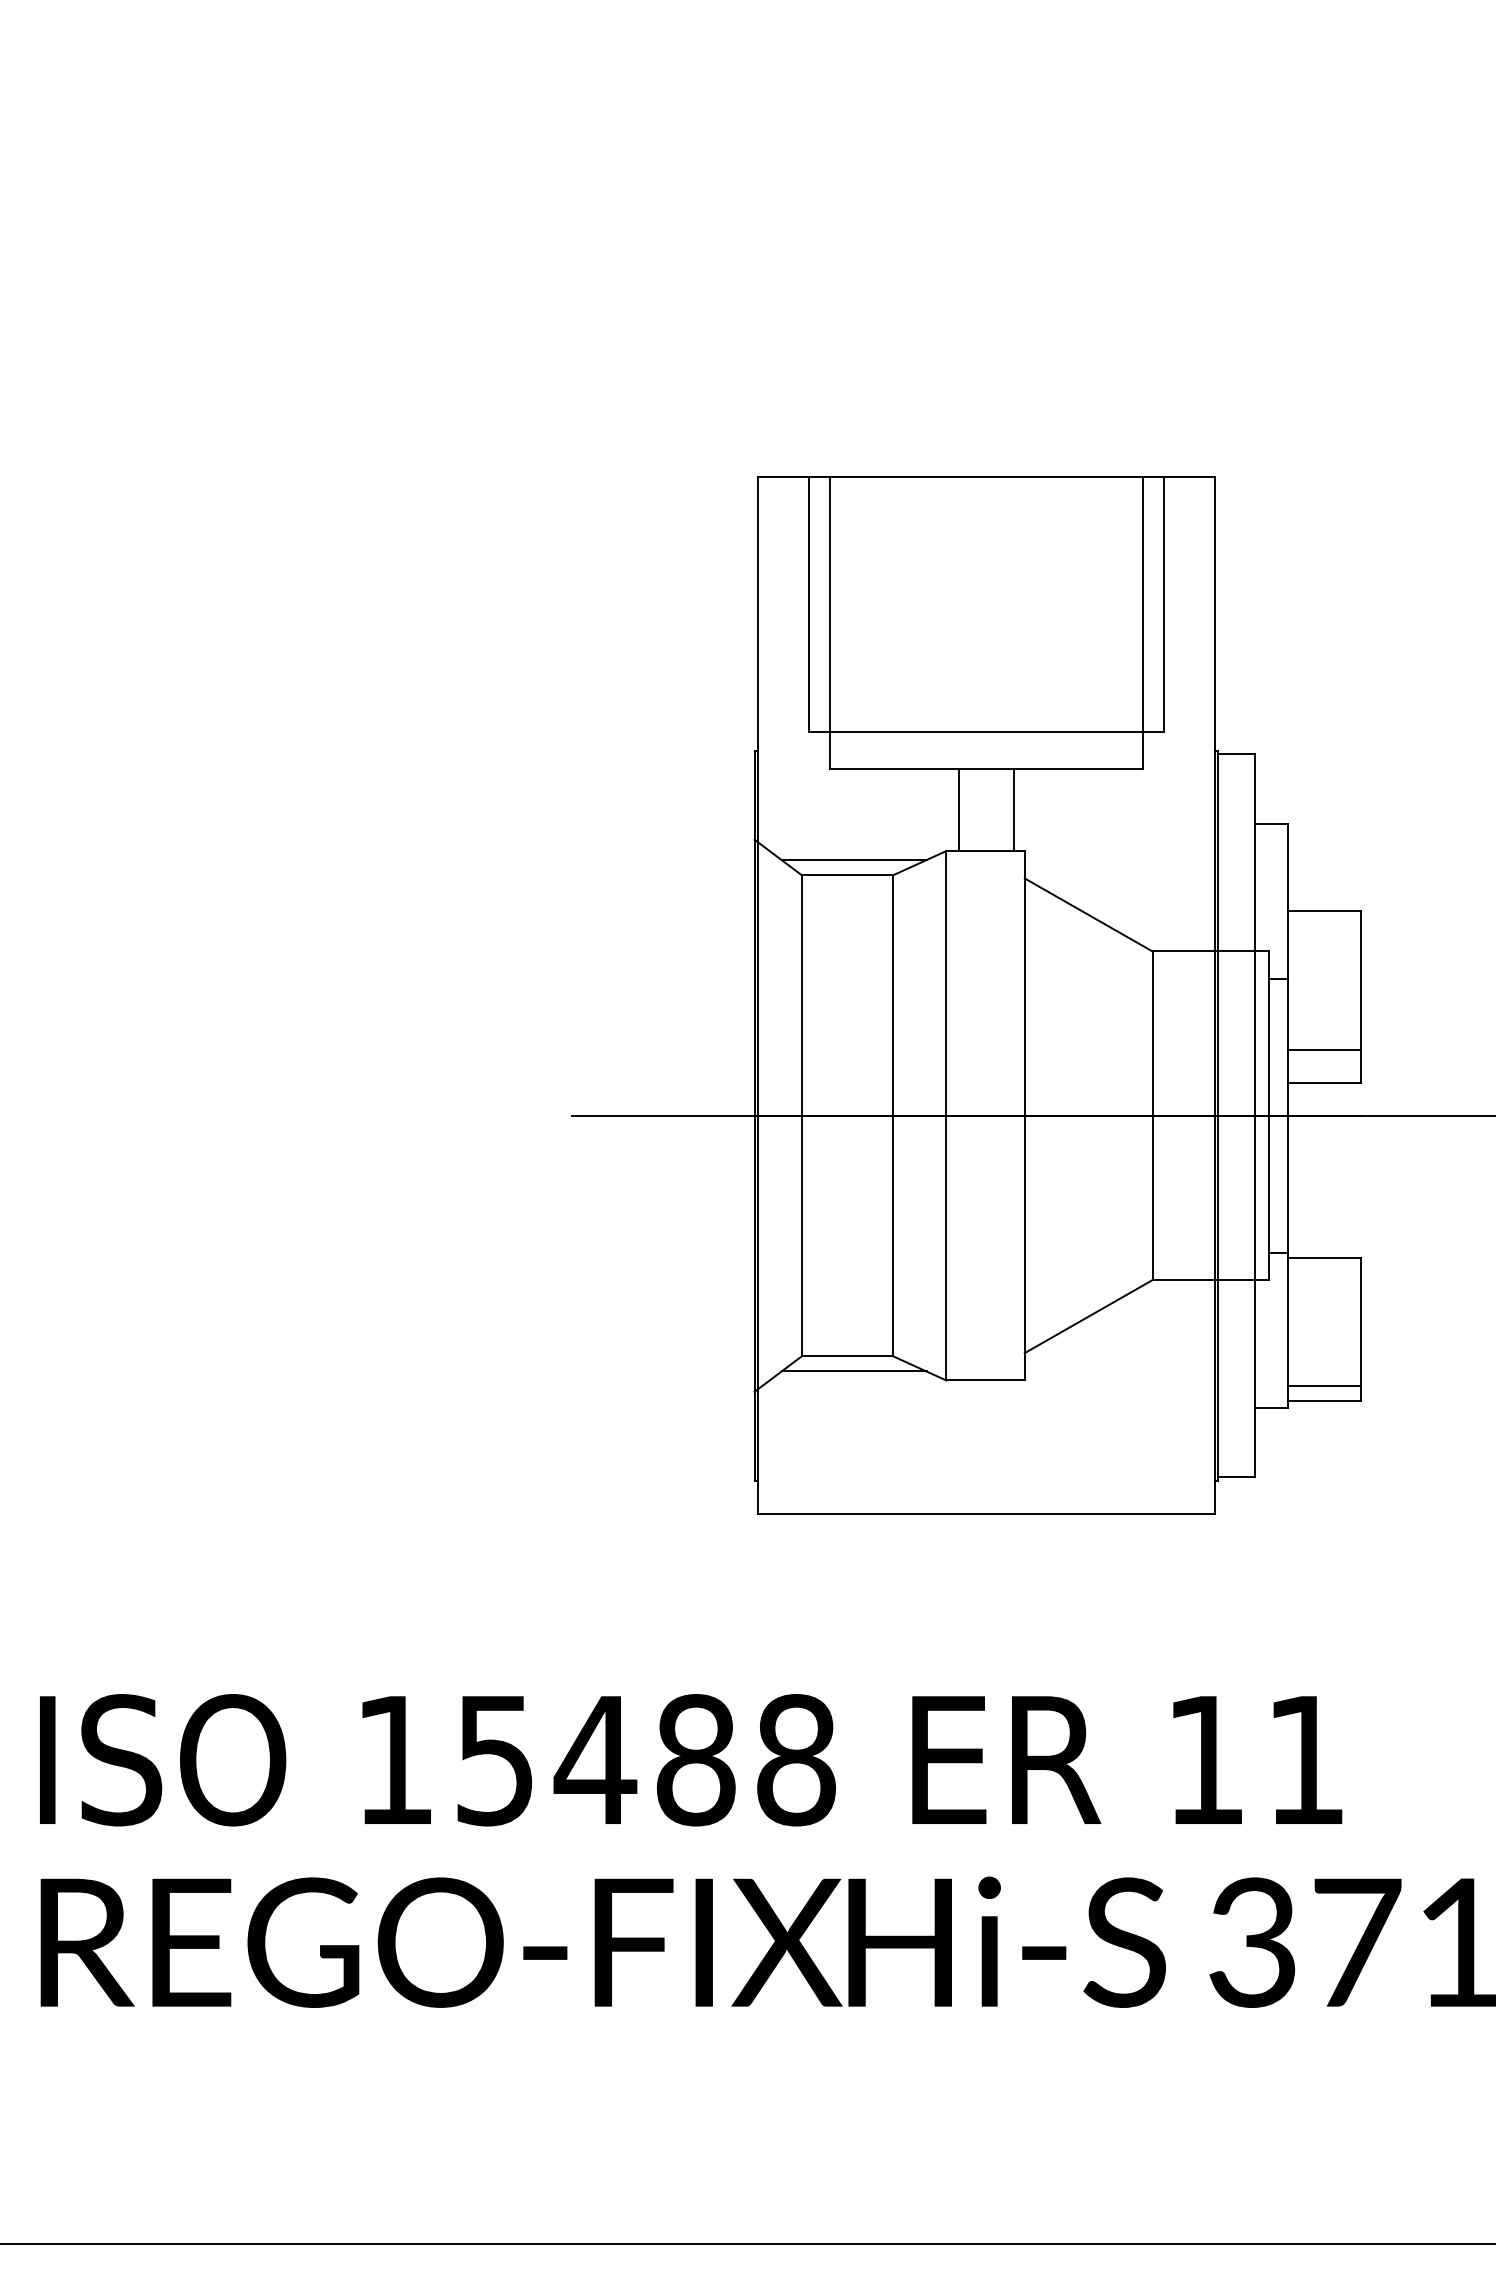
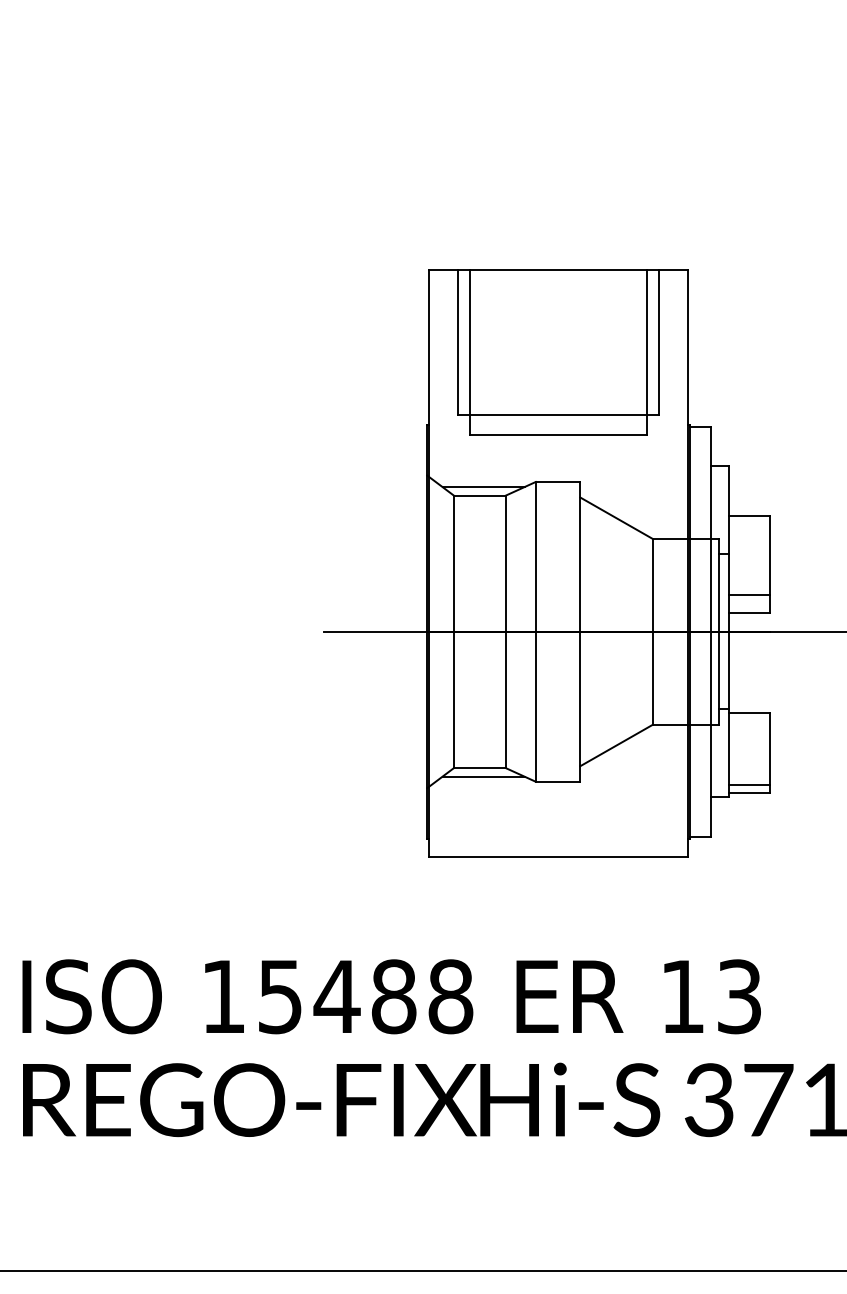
line: (959, 809) -> (543, 458), removed
line: (1014, 809) -> (574, 458), removed
text: (1306, 1759) -> (739, 996), 11 -> 13

